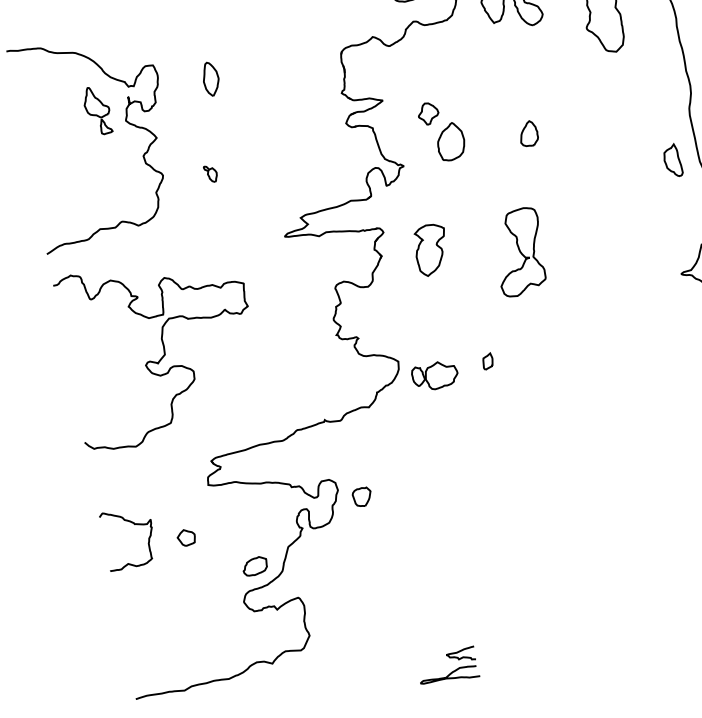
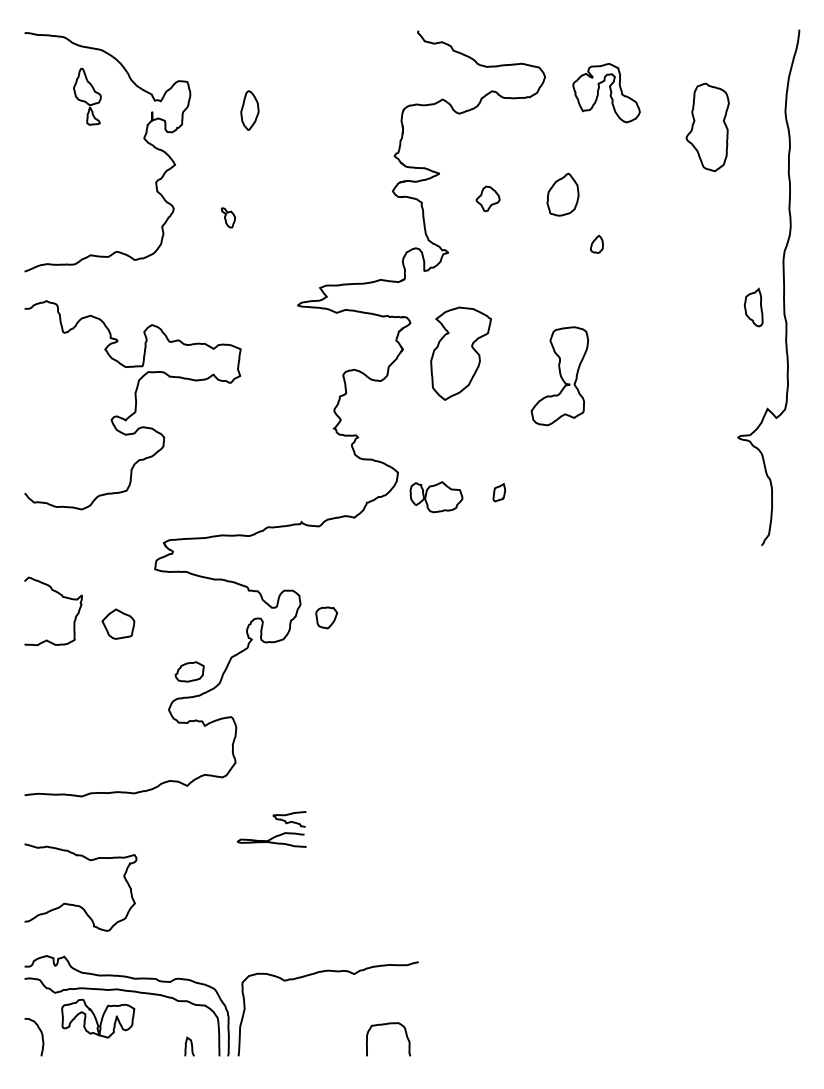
part: (97, 110) -> (87, 96), moved
part: (528, 134) -> (596, 244), size x0.6
part: (450, 141) -> (562, 194), moved
part: (431, 249) -> (460, 353), size x1.6
part: (186, 537) -> (118, 623), size x1.6
part: (451, 671) -> (275, 835), moved

